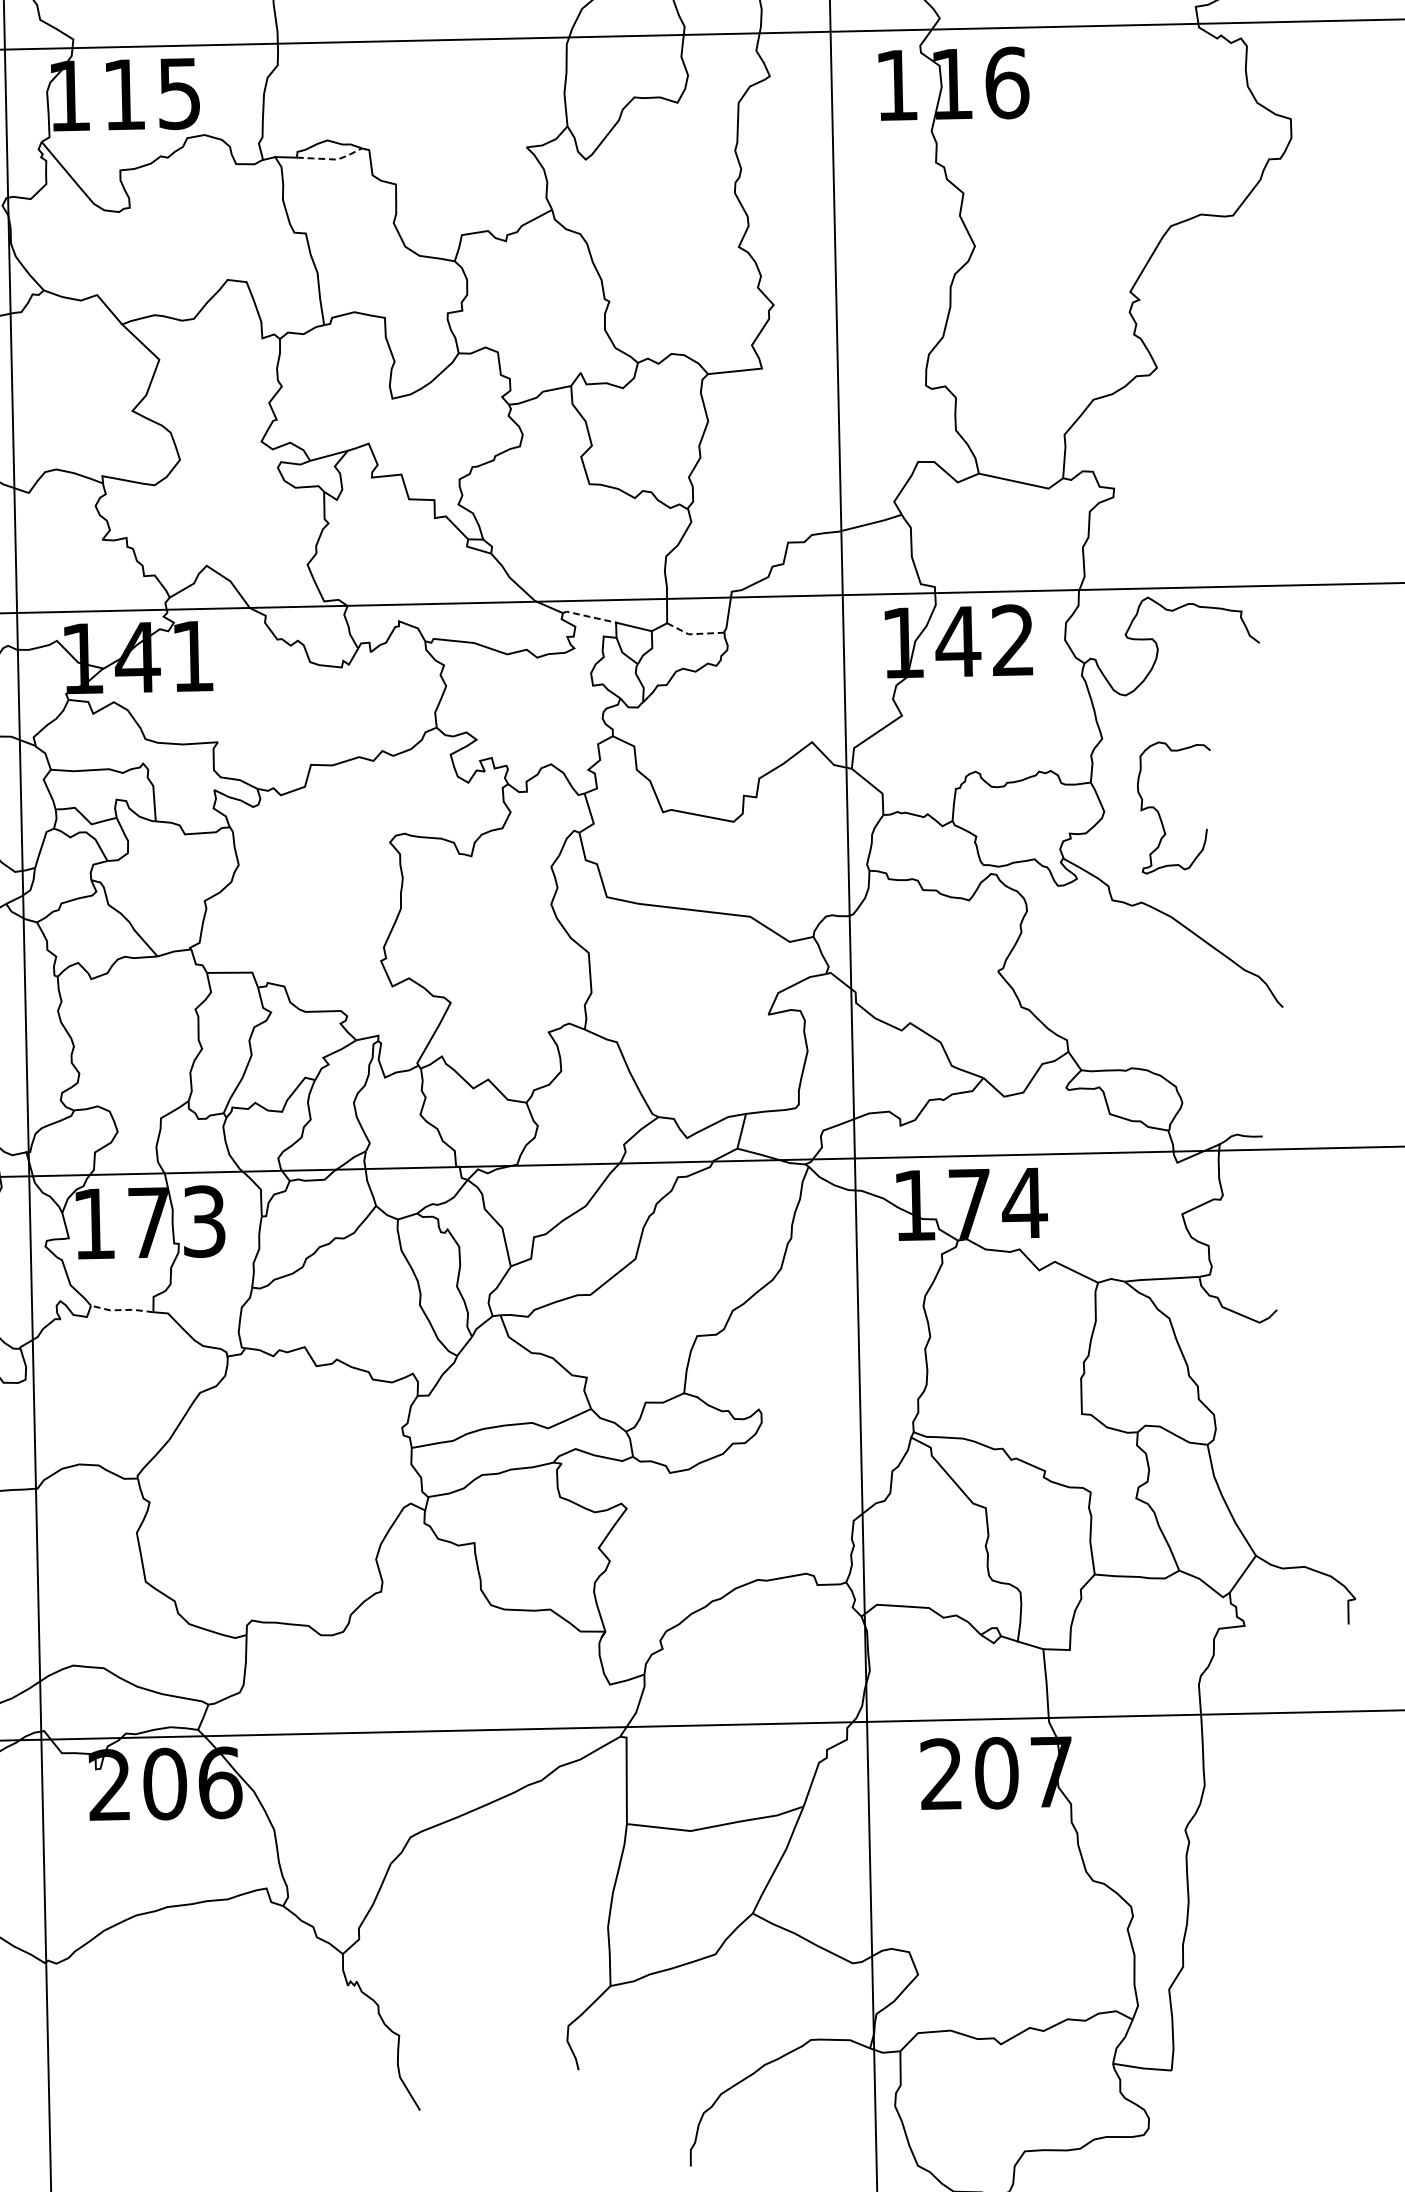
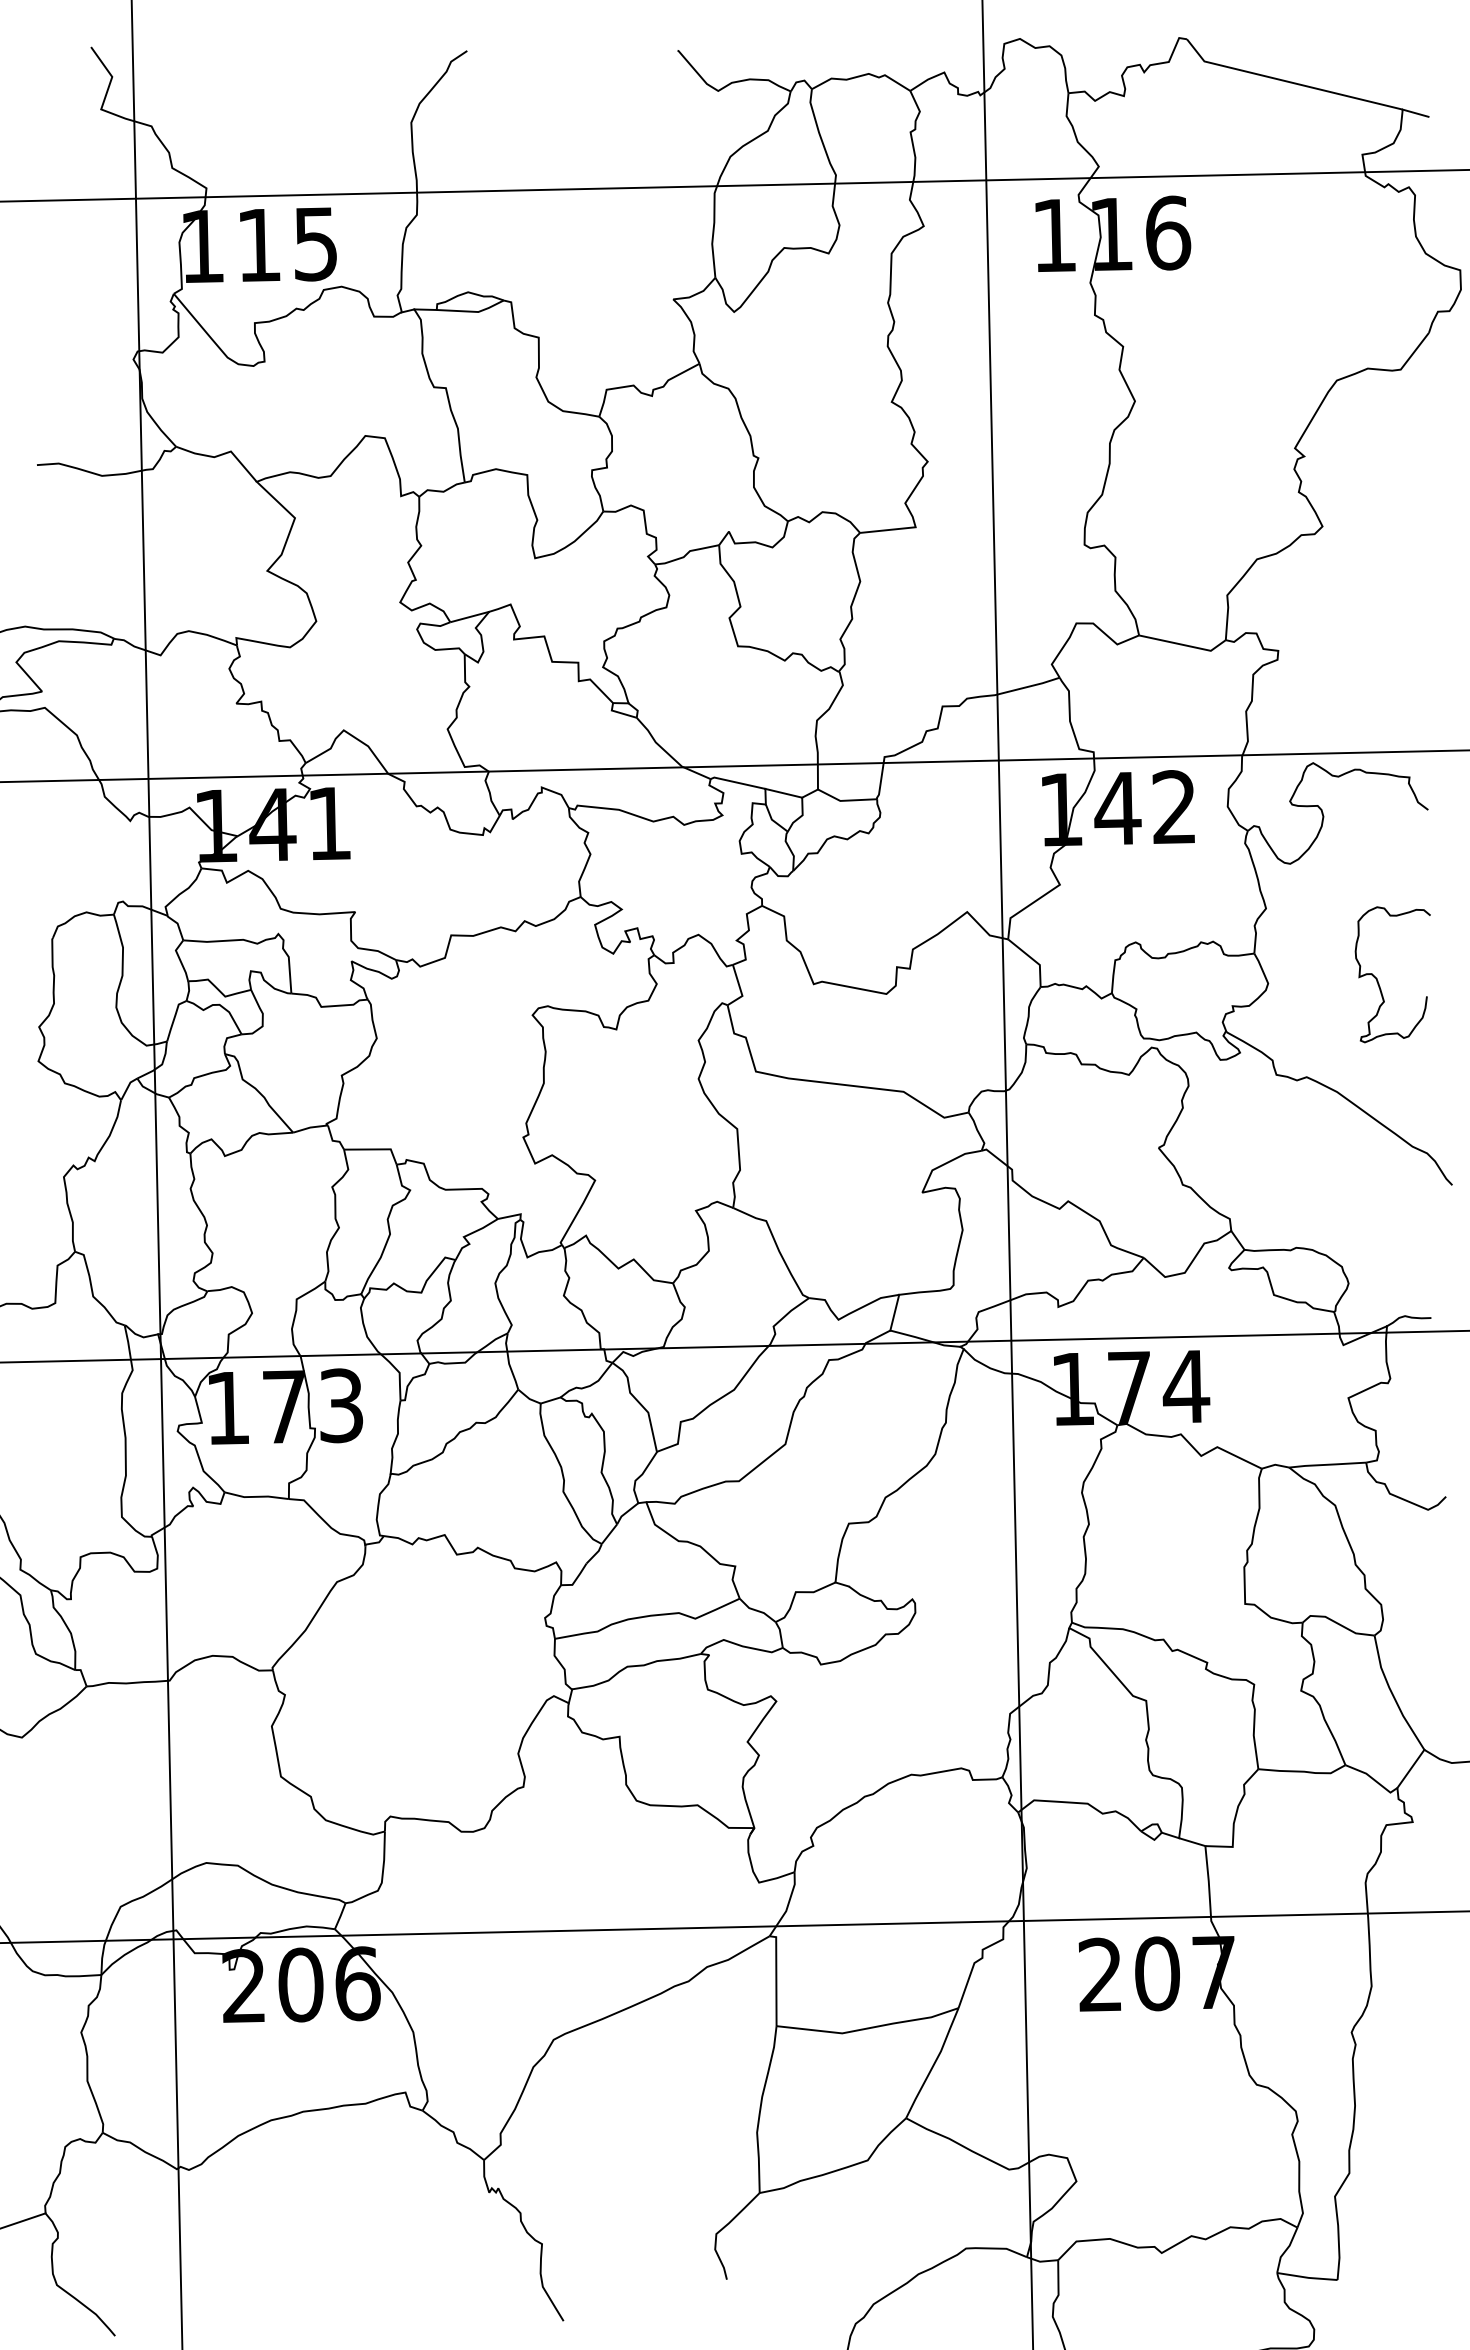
line: (332, 159) -> (473, 311), dashed -> solid
line: (588, 616) -> (737, 782), dashed -> solid
line: (693, 633) -> (845, 800), dashed -> solid
curve: (1159, 813) -> (1378, 980), moved
line: (121, 1309) -> (256, 1496), dashed -> solid

